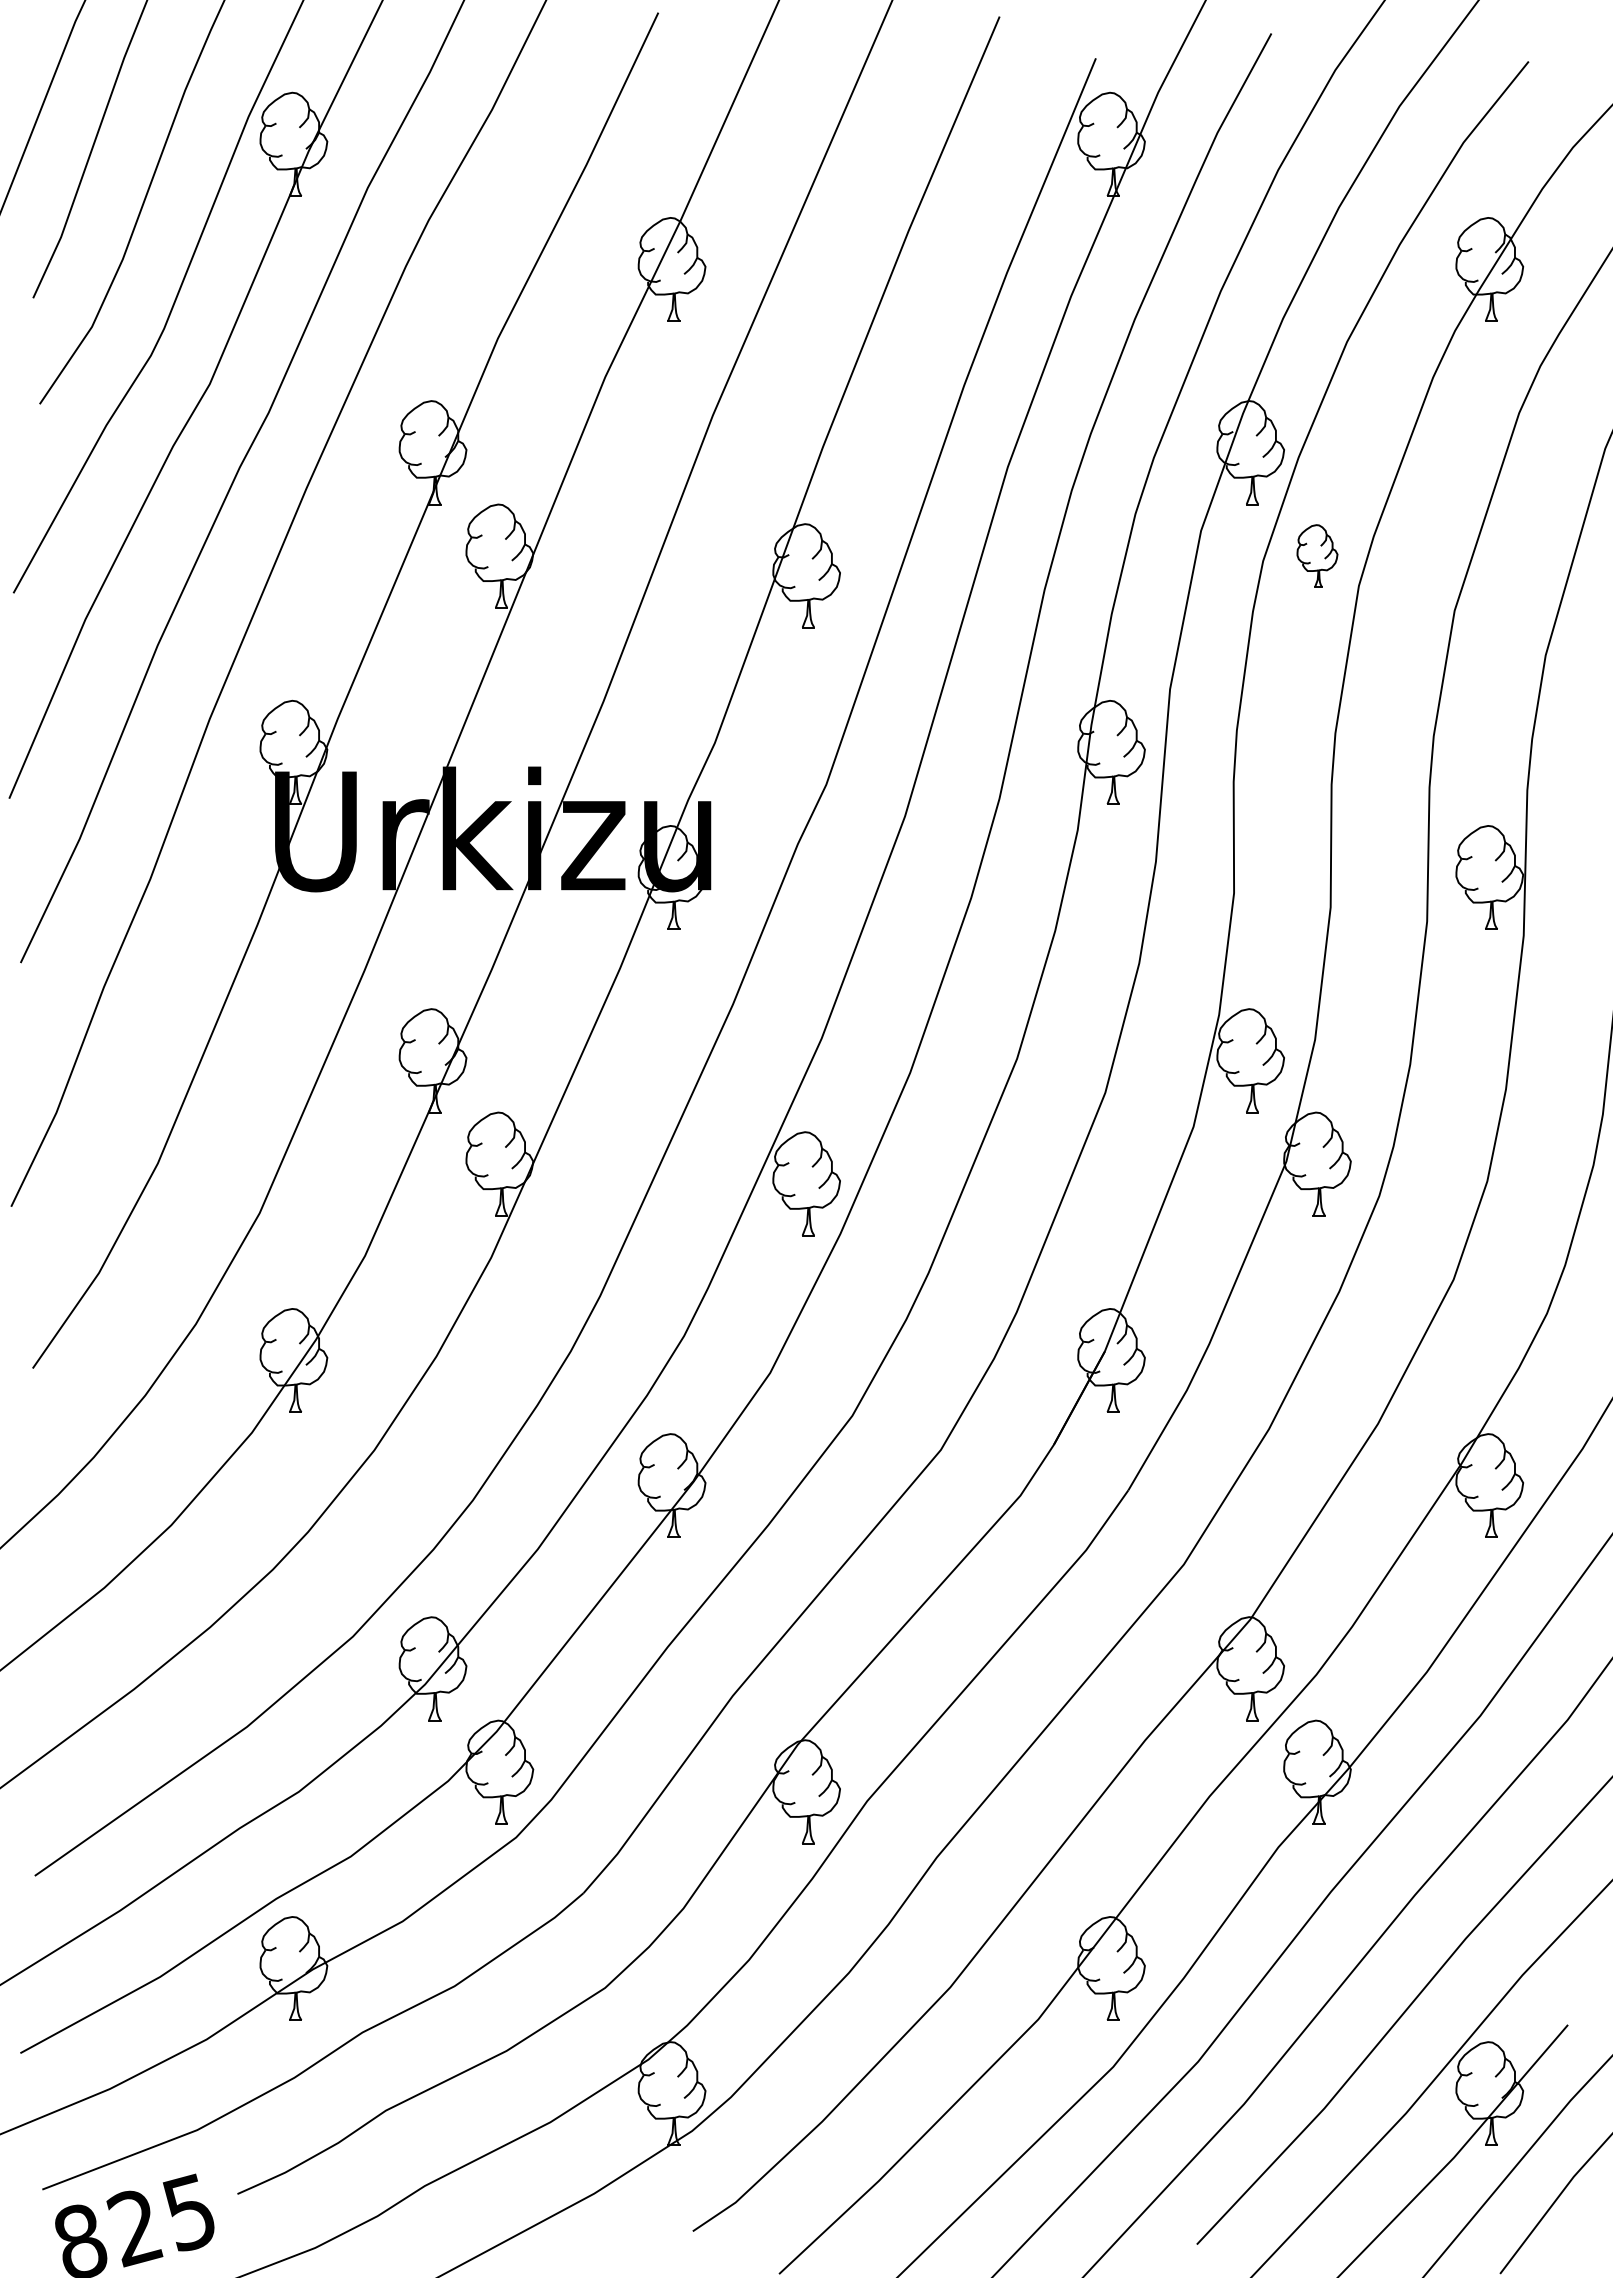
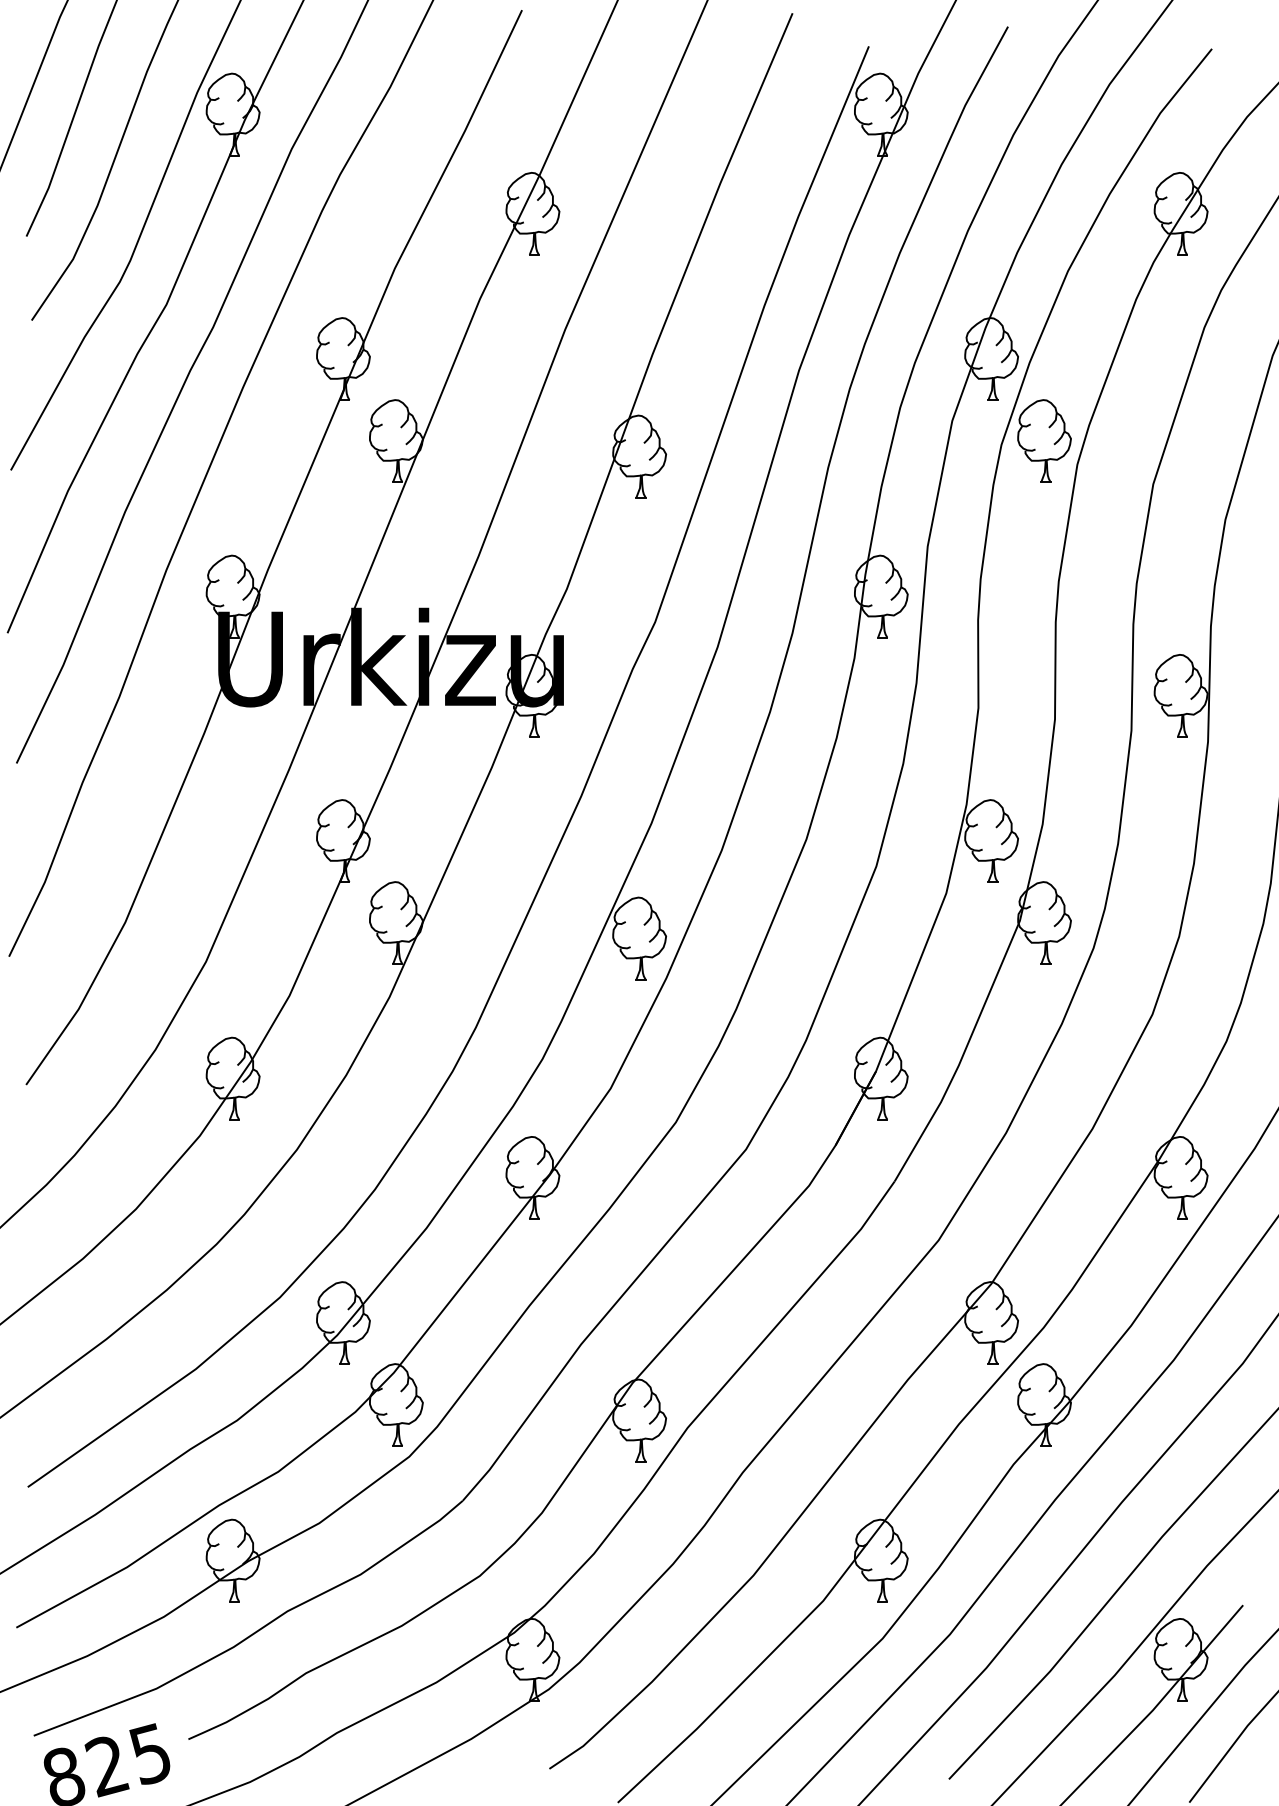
part: (1317, 555) -> (1044, 440), size x1.67

